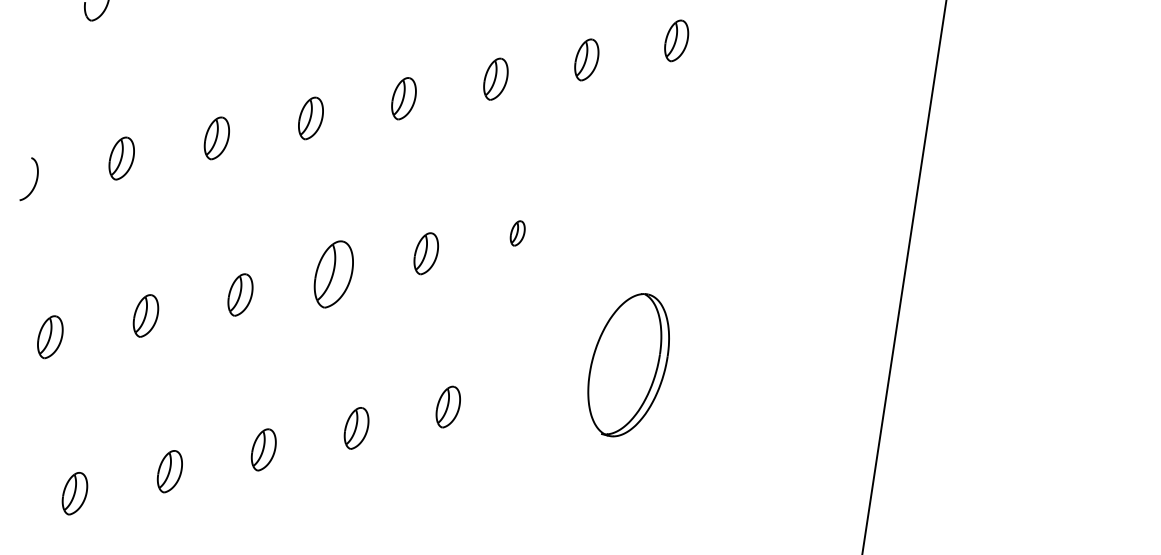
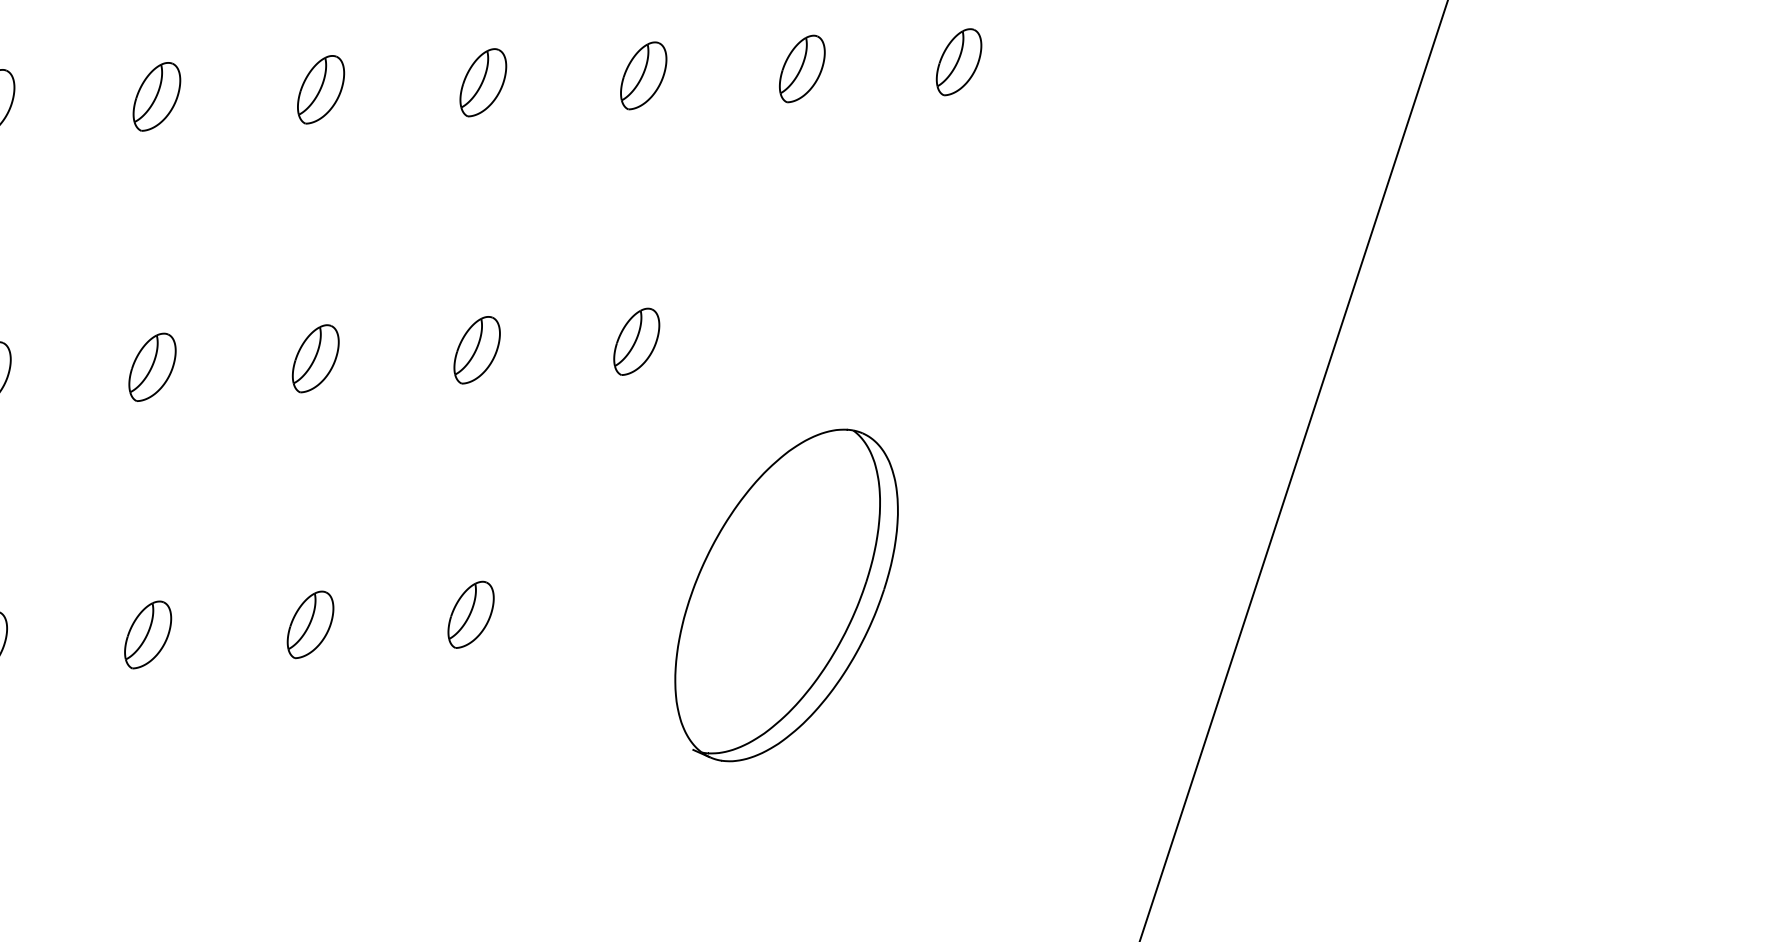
part: (517, 233) -> (636, 342), size x1.67
part: (333, 273) -> (315, 357), size x0.62
part: (628, 364) -> (786, 594), size x1.43

